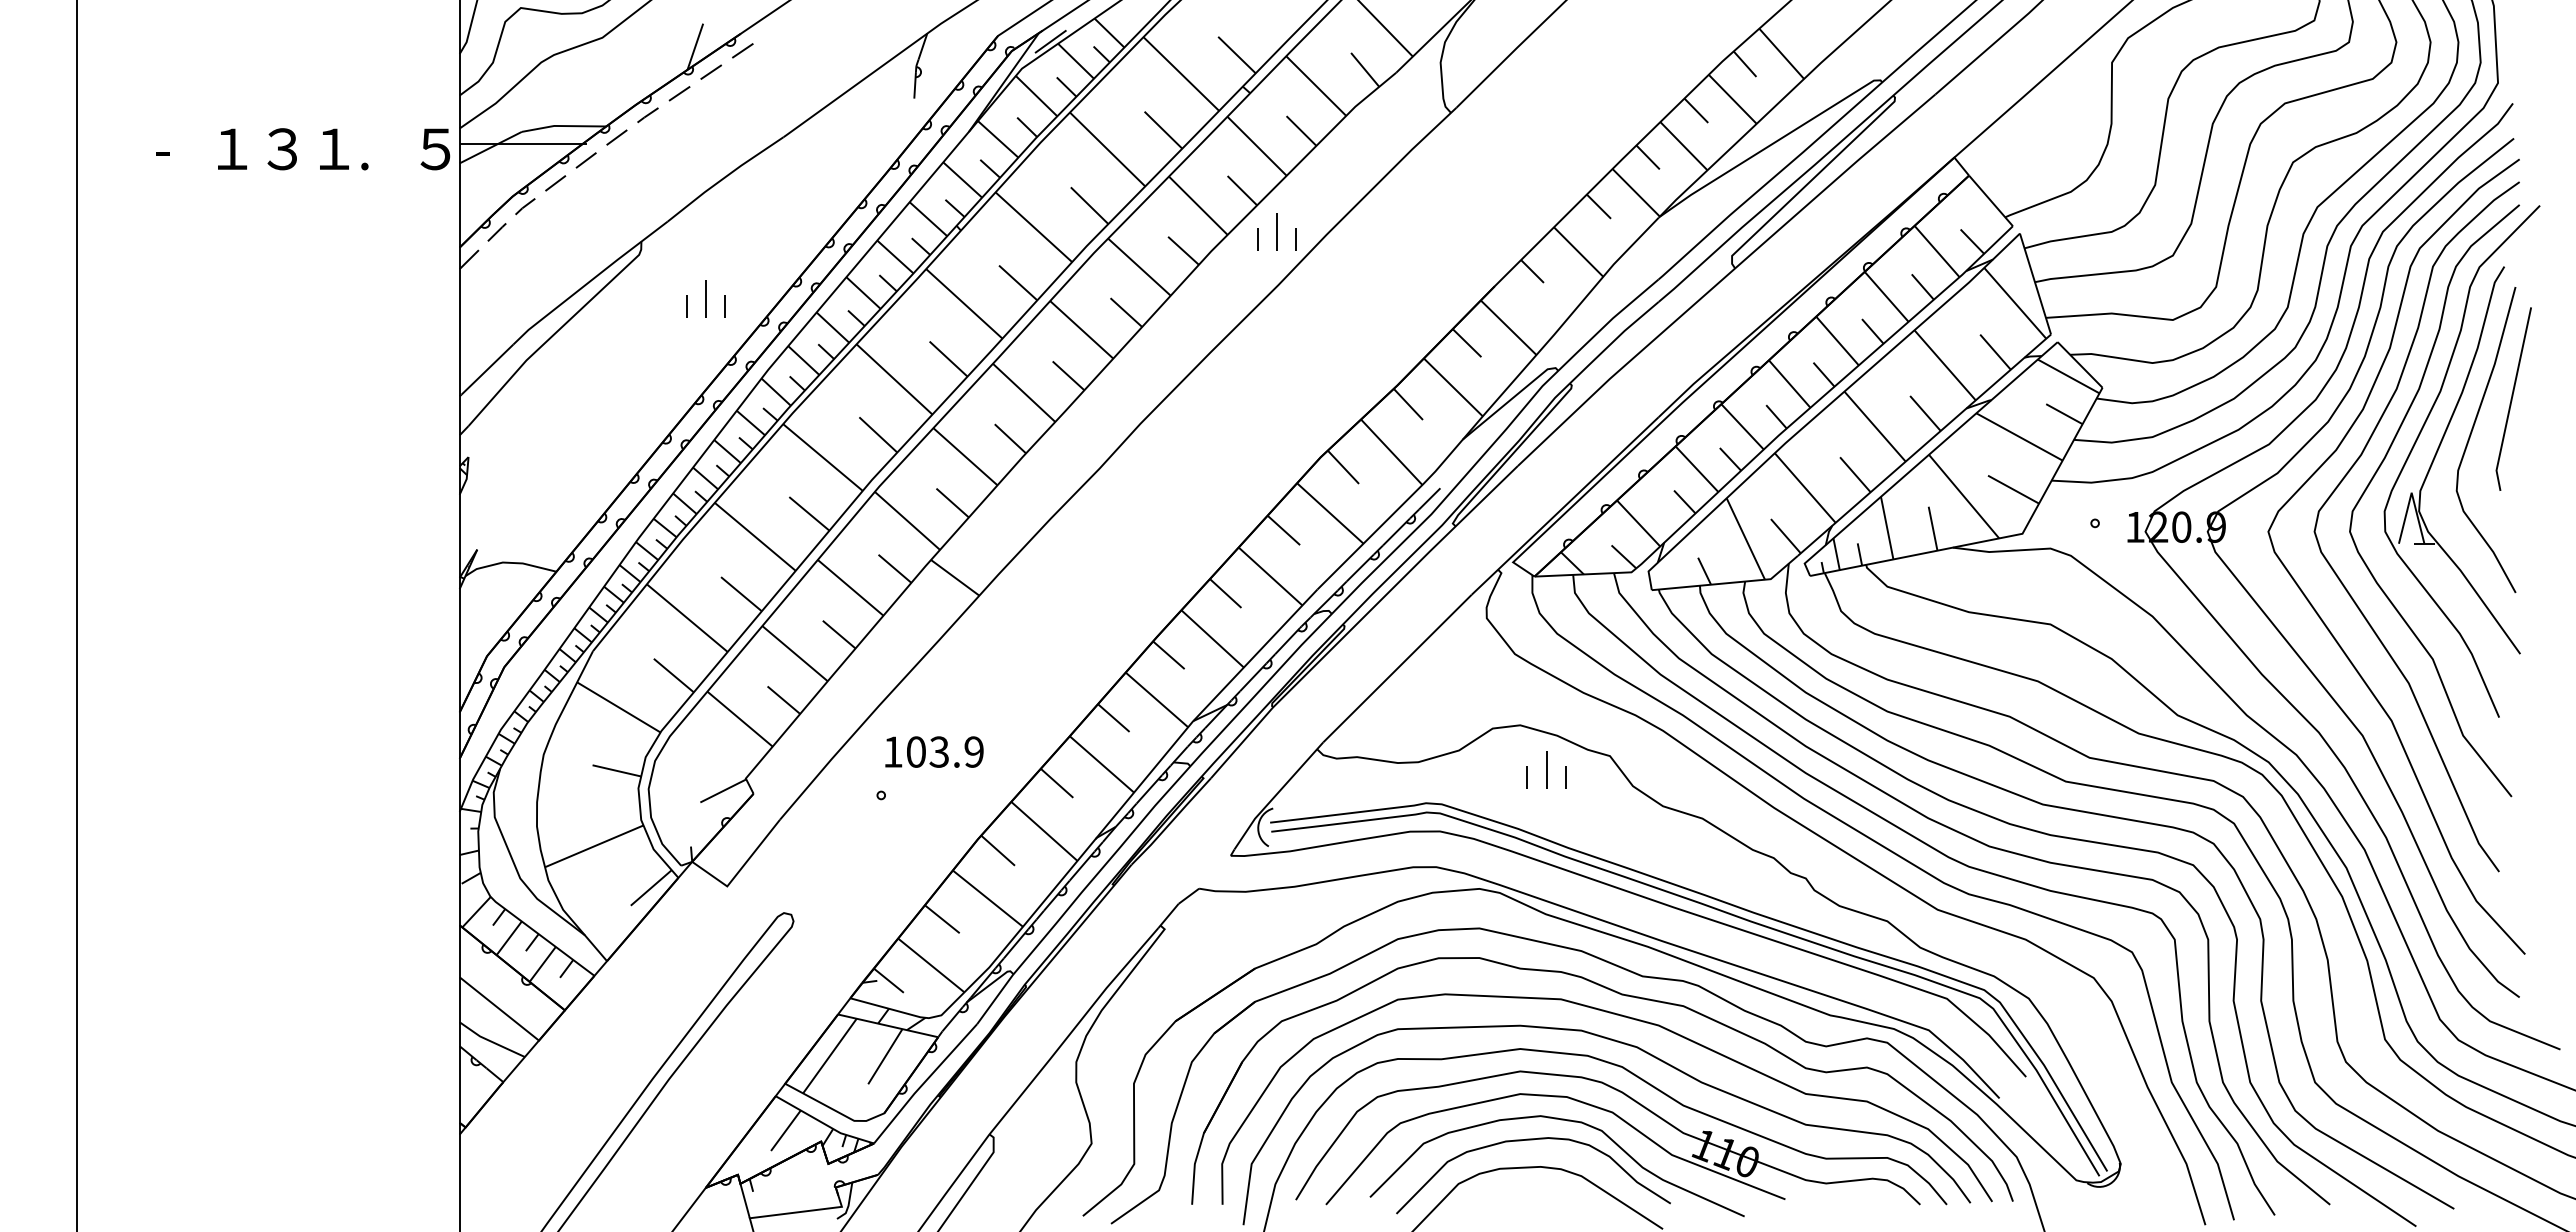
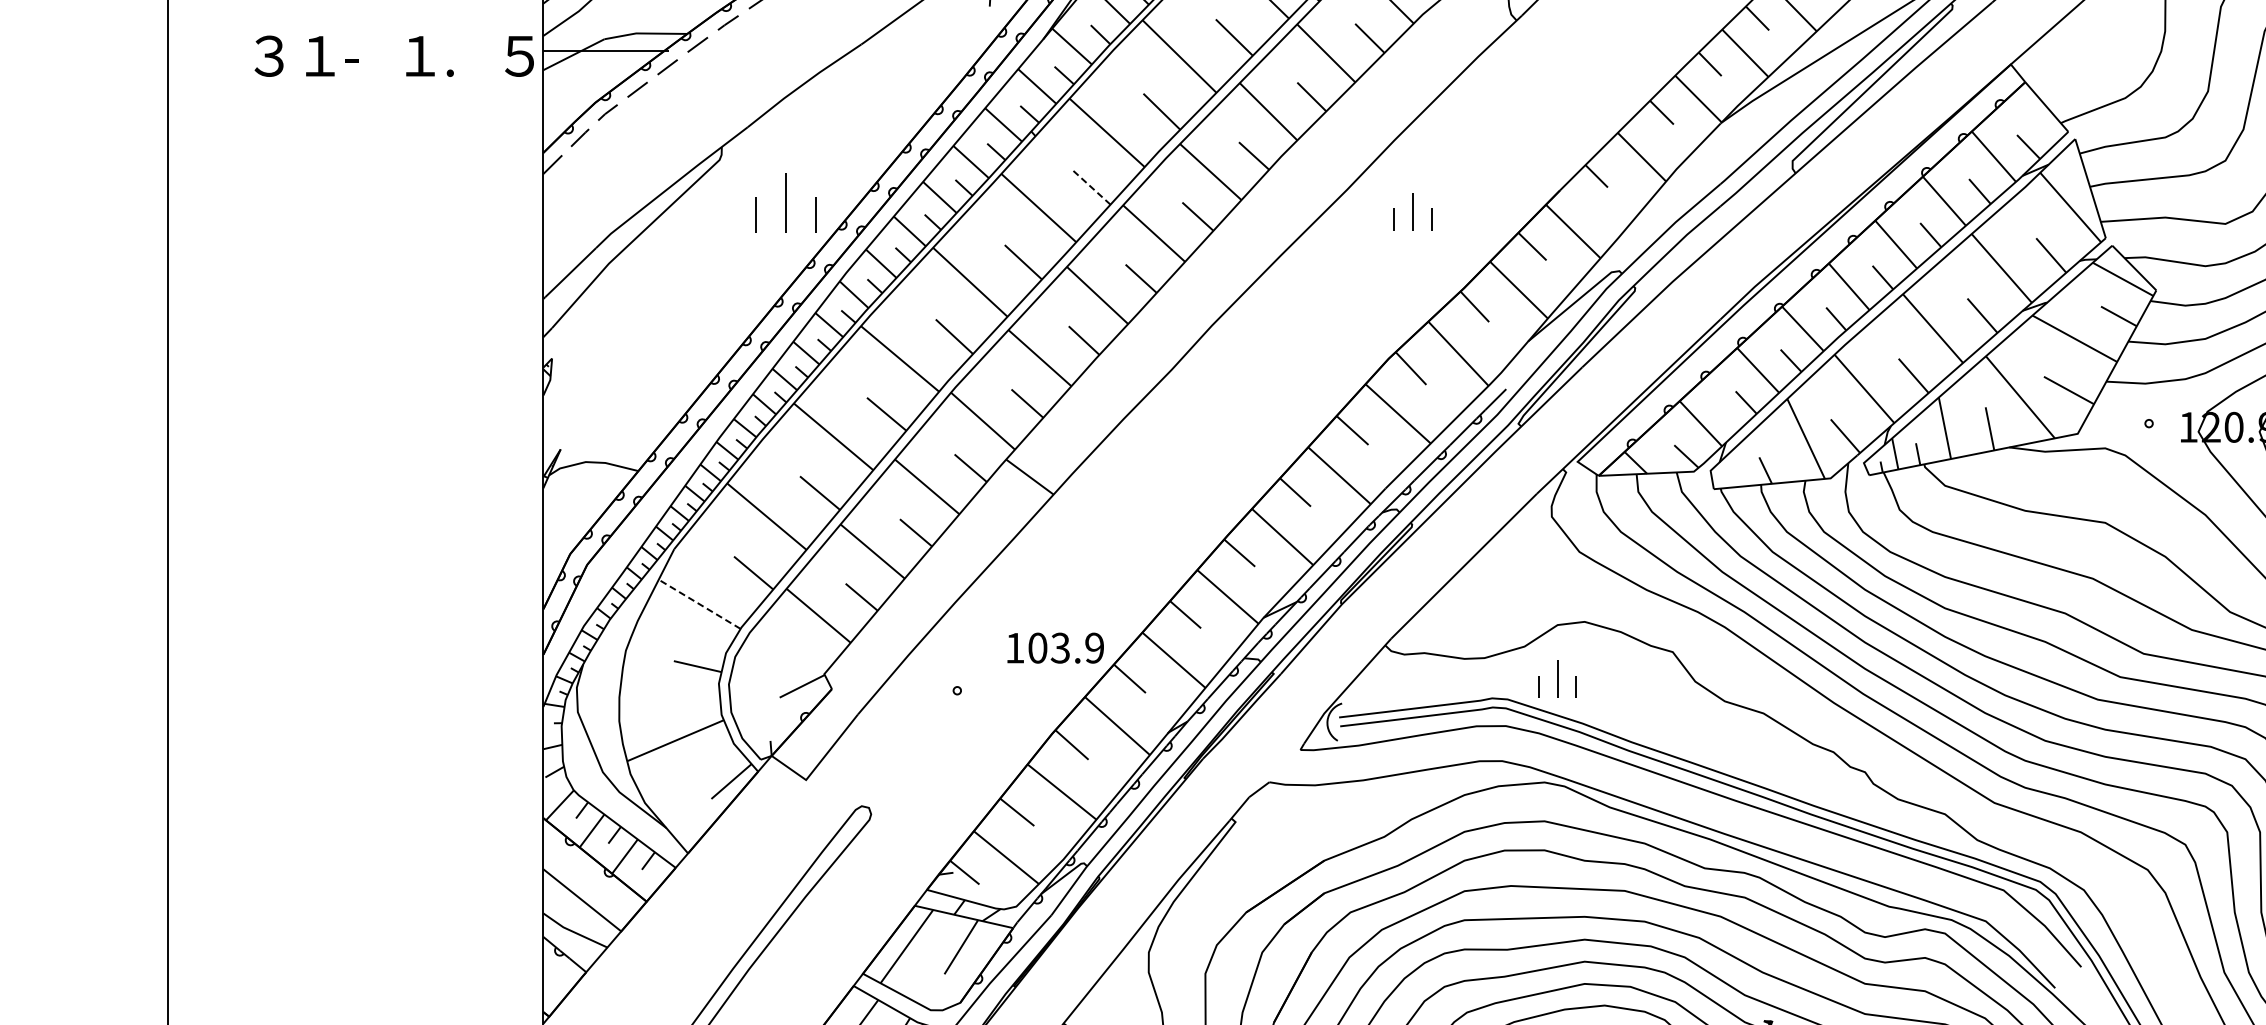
text: (175, 149) -> (264, 56), - -> ３
text: (277, 149) -> (364, 56), ３ -> -
part: (1276, 231) -> (1413, 211), moved
line: (1018, 282) -> (1092, 187), solid -> dashed
part: (705, 298) -> (784, 202), size x1.6
line: (618, 707) -> (699, 604), solid -> dashed
text: (934, 751) -> (1055, 647), moved
part: (1546, 769) -> (1557, 679), moved

